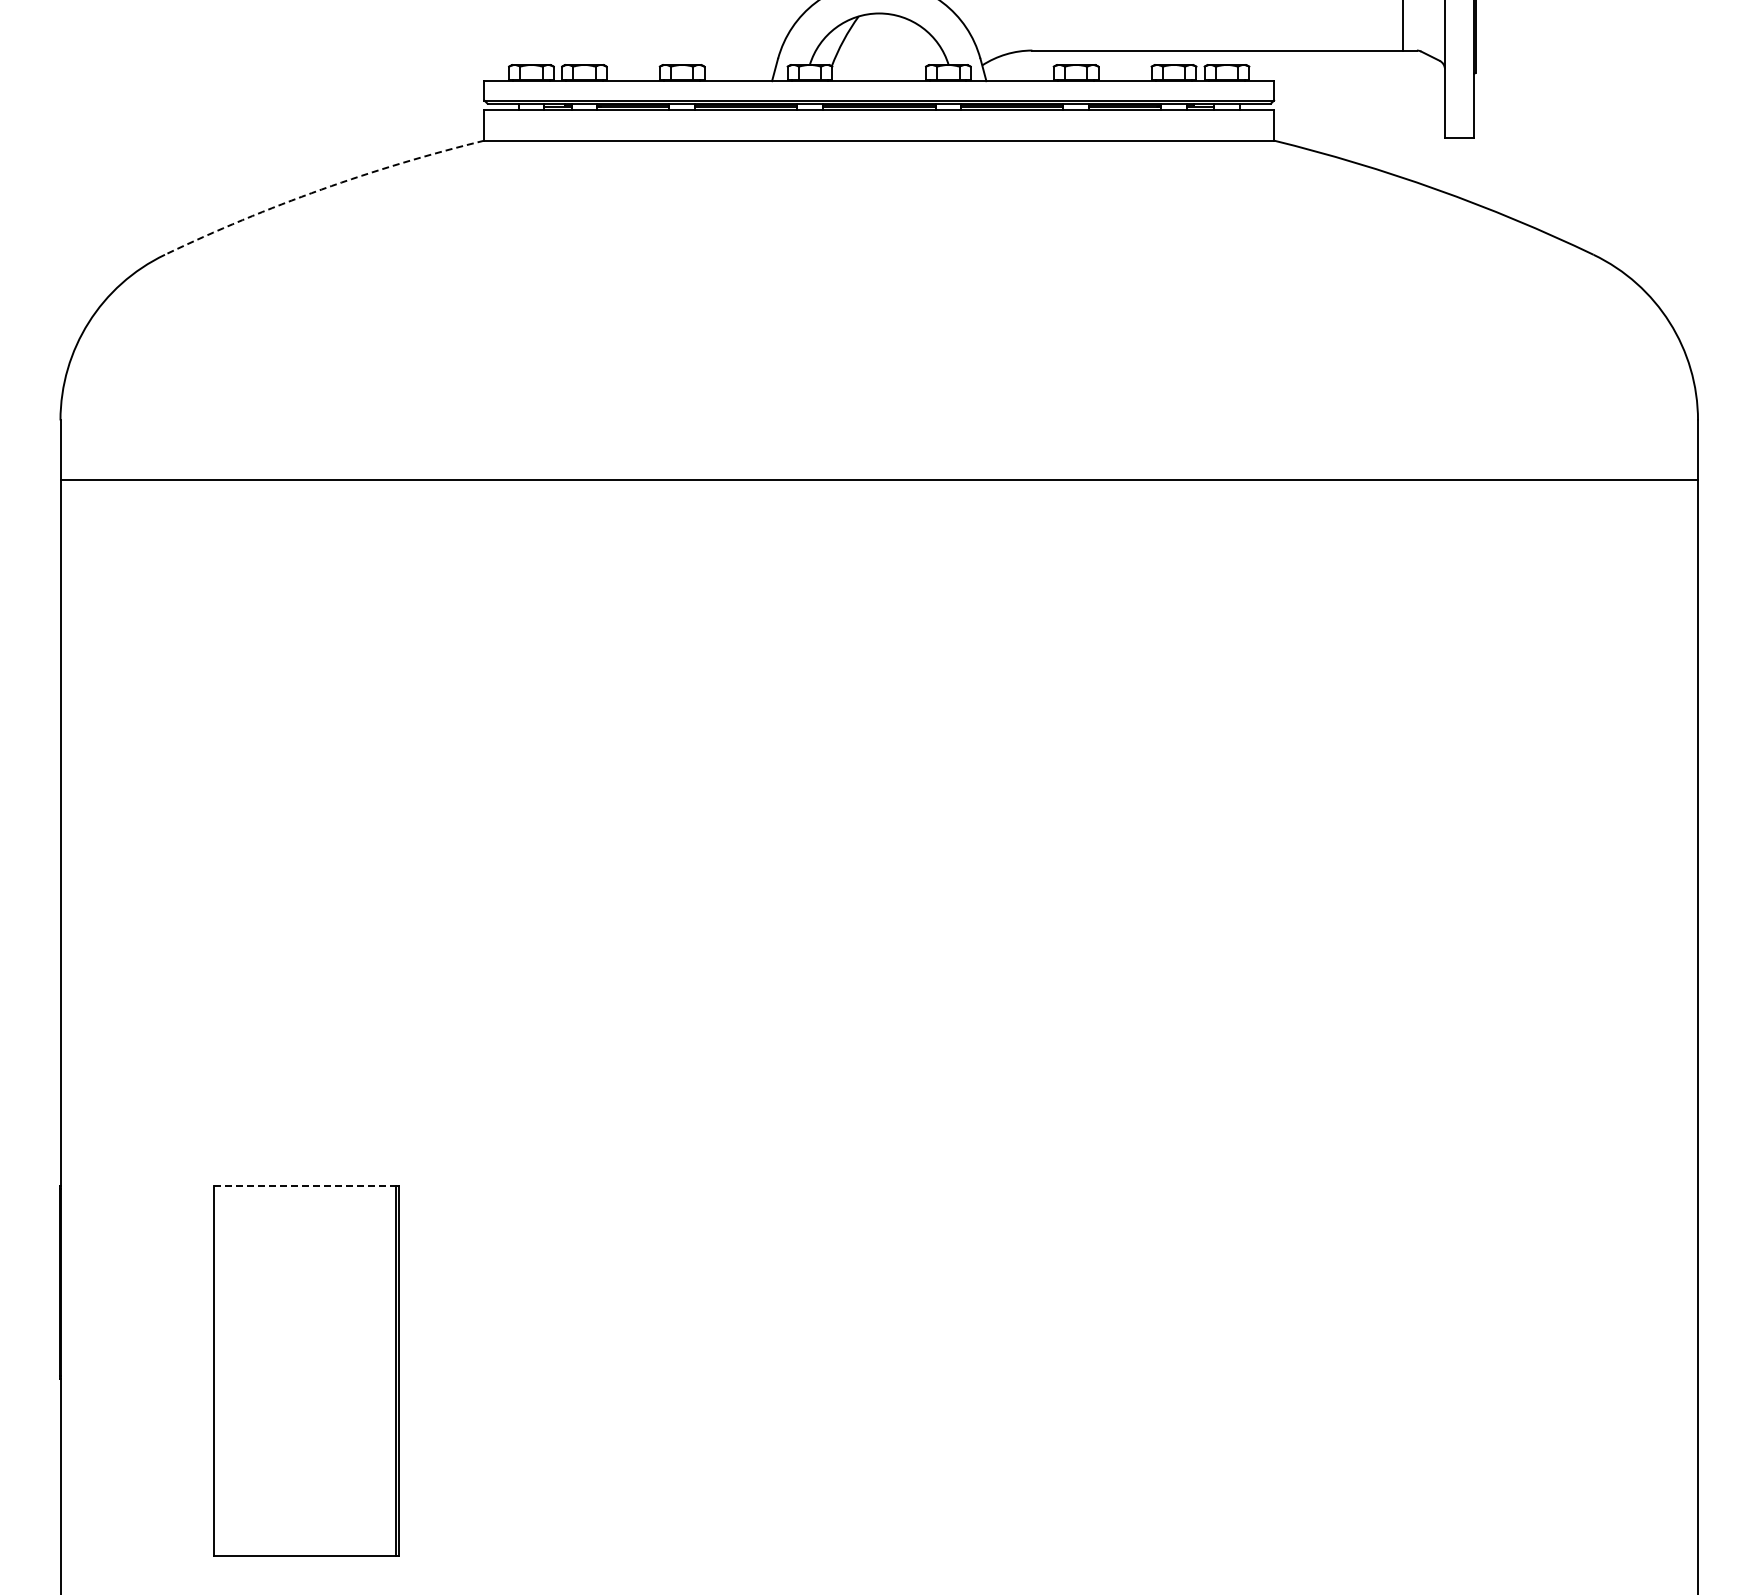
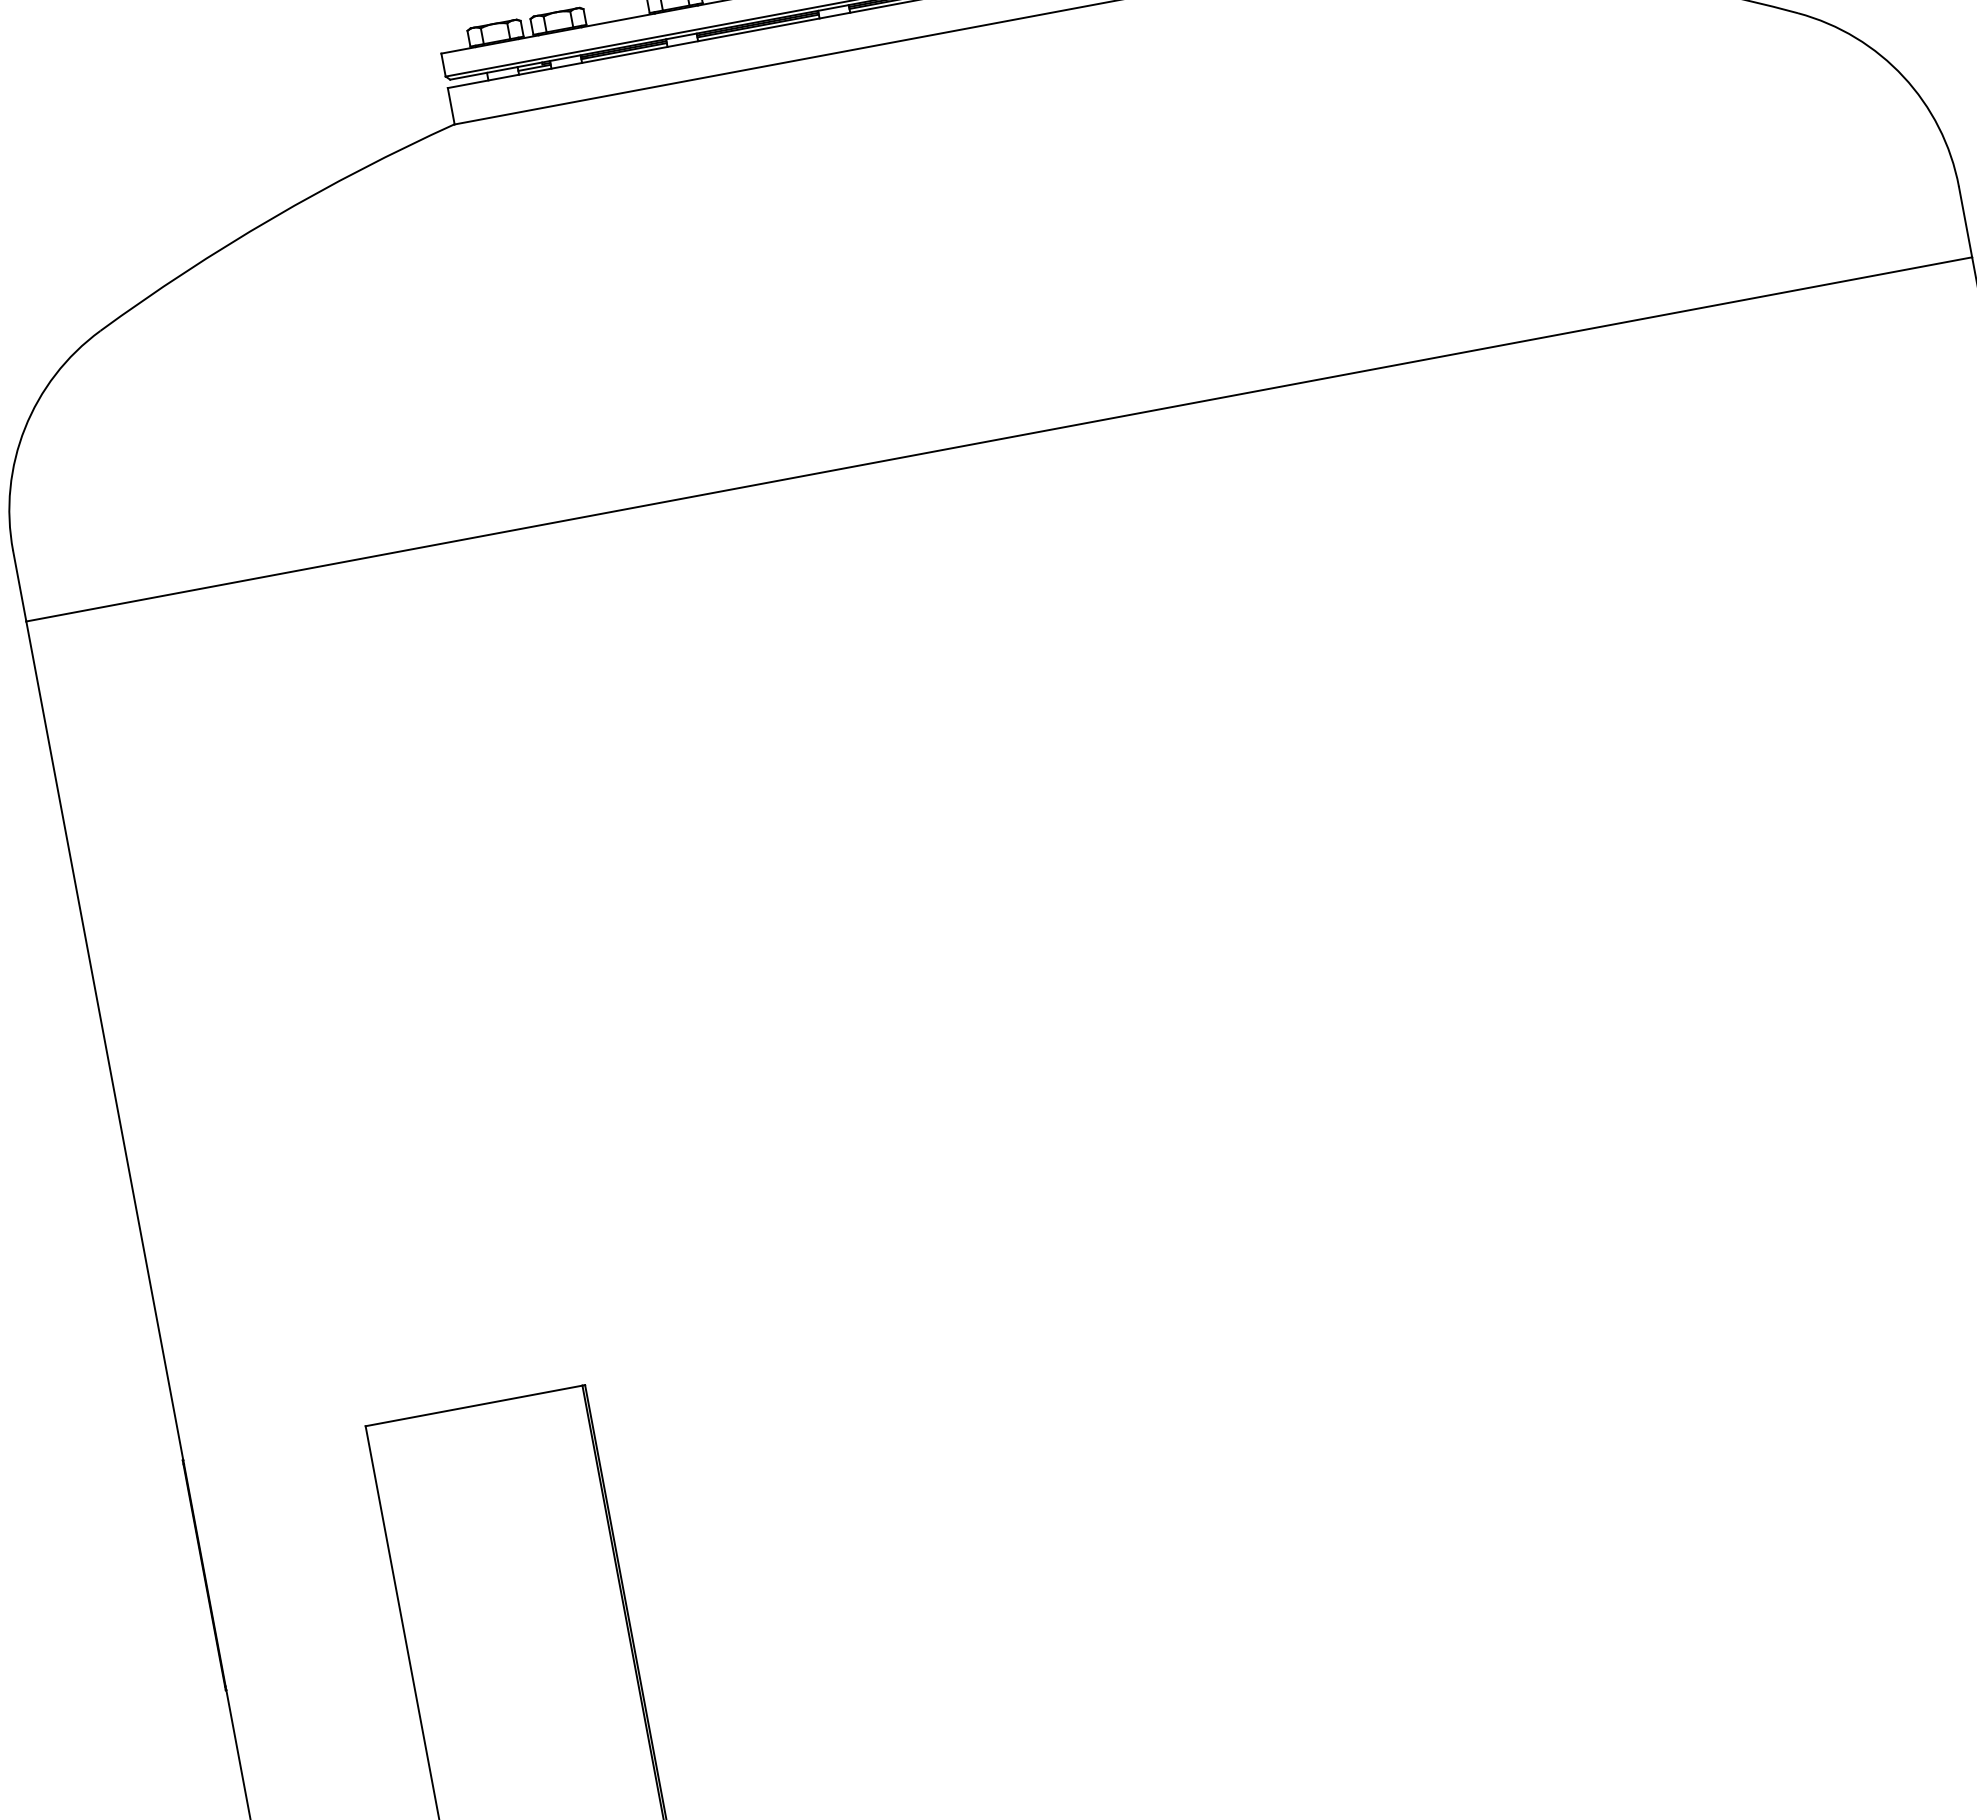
arc: (321, 189) -> (271, 218), dashed -> solid
line: (305, 1185) -> (474, 1405), dashed -> solid

